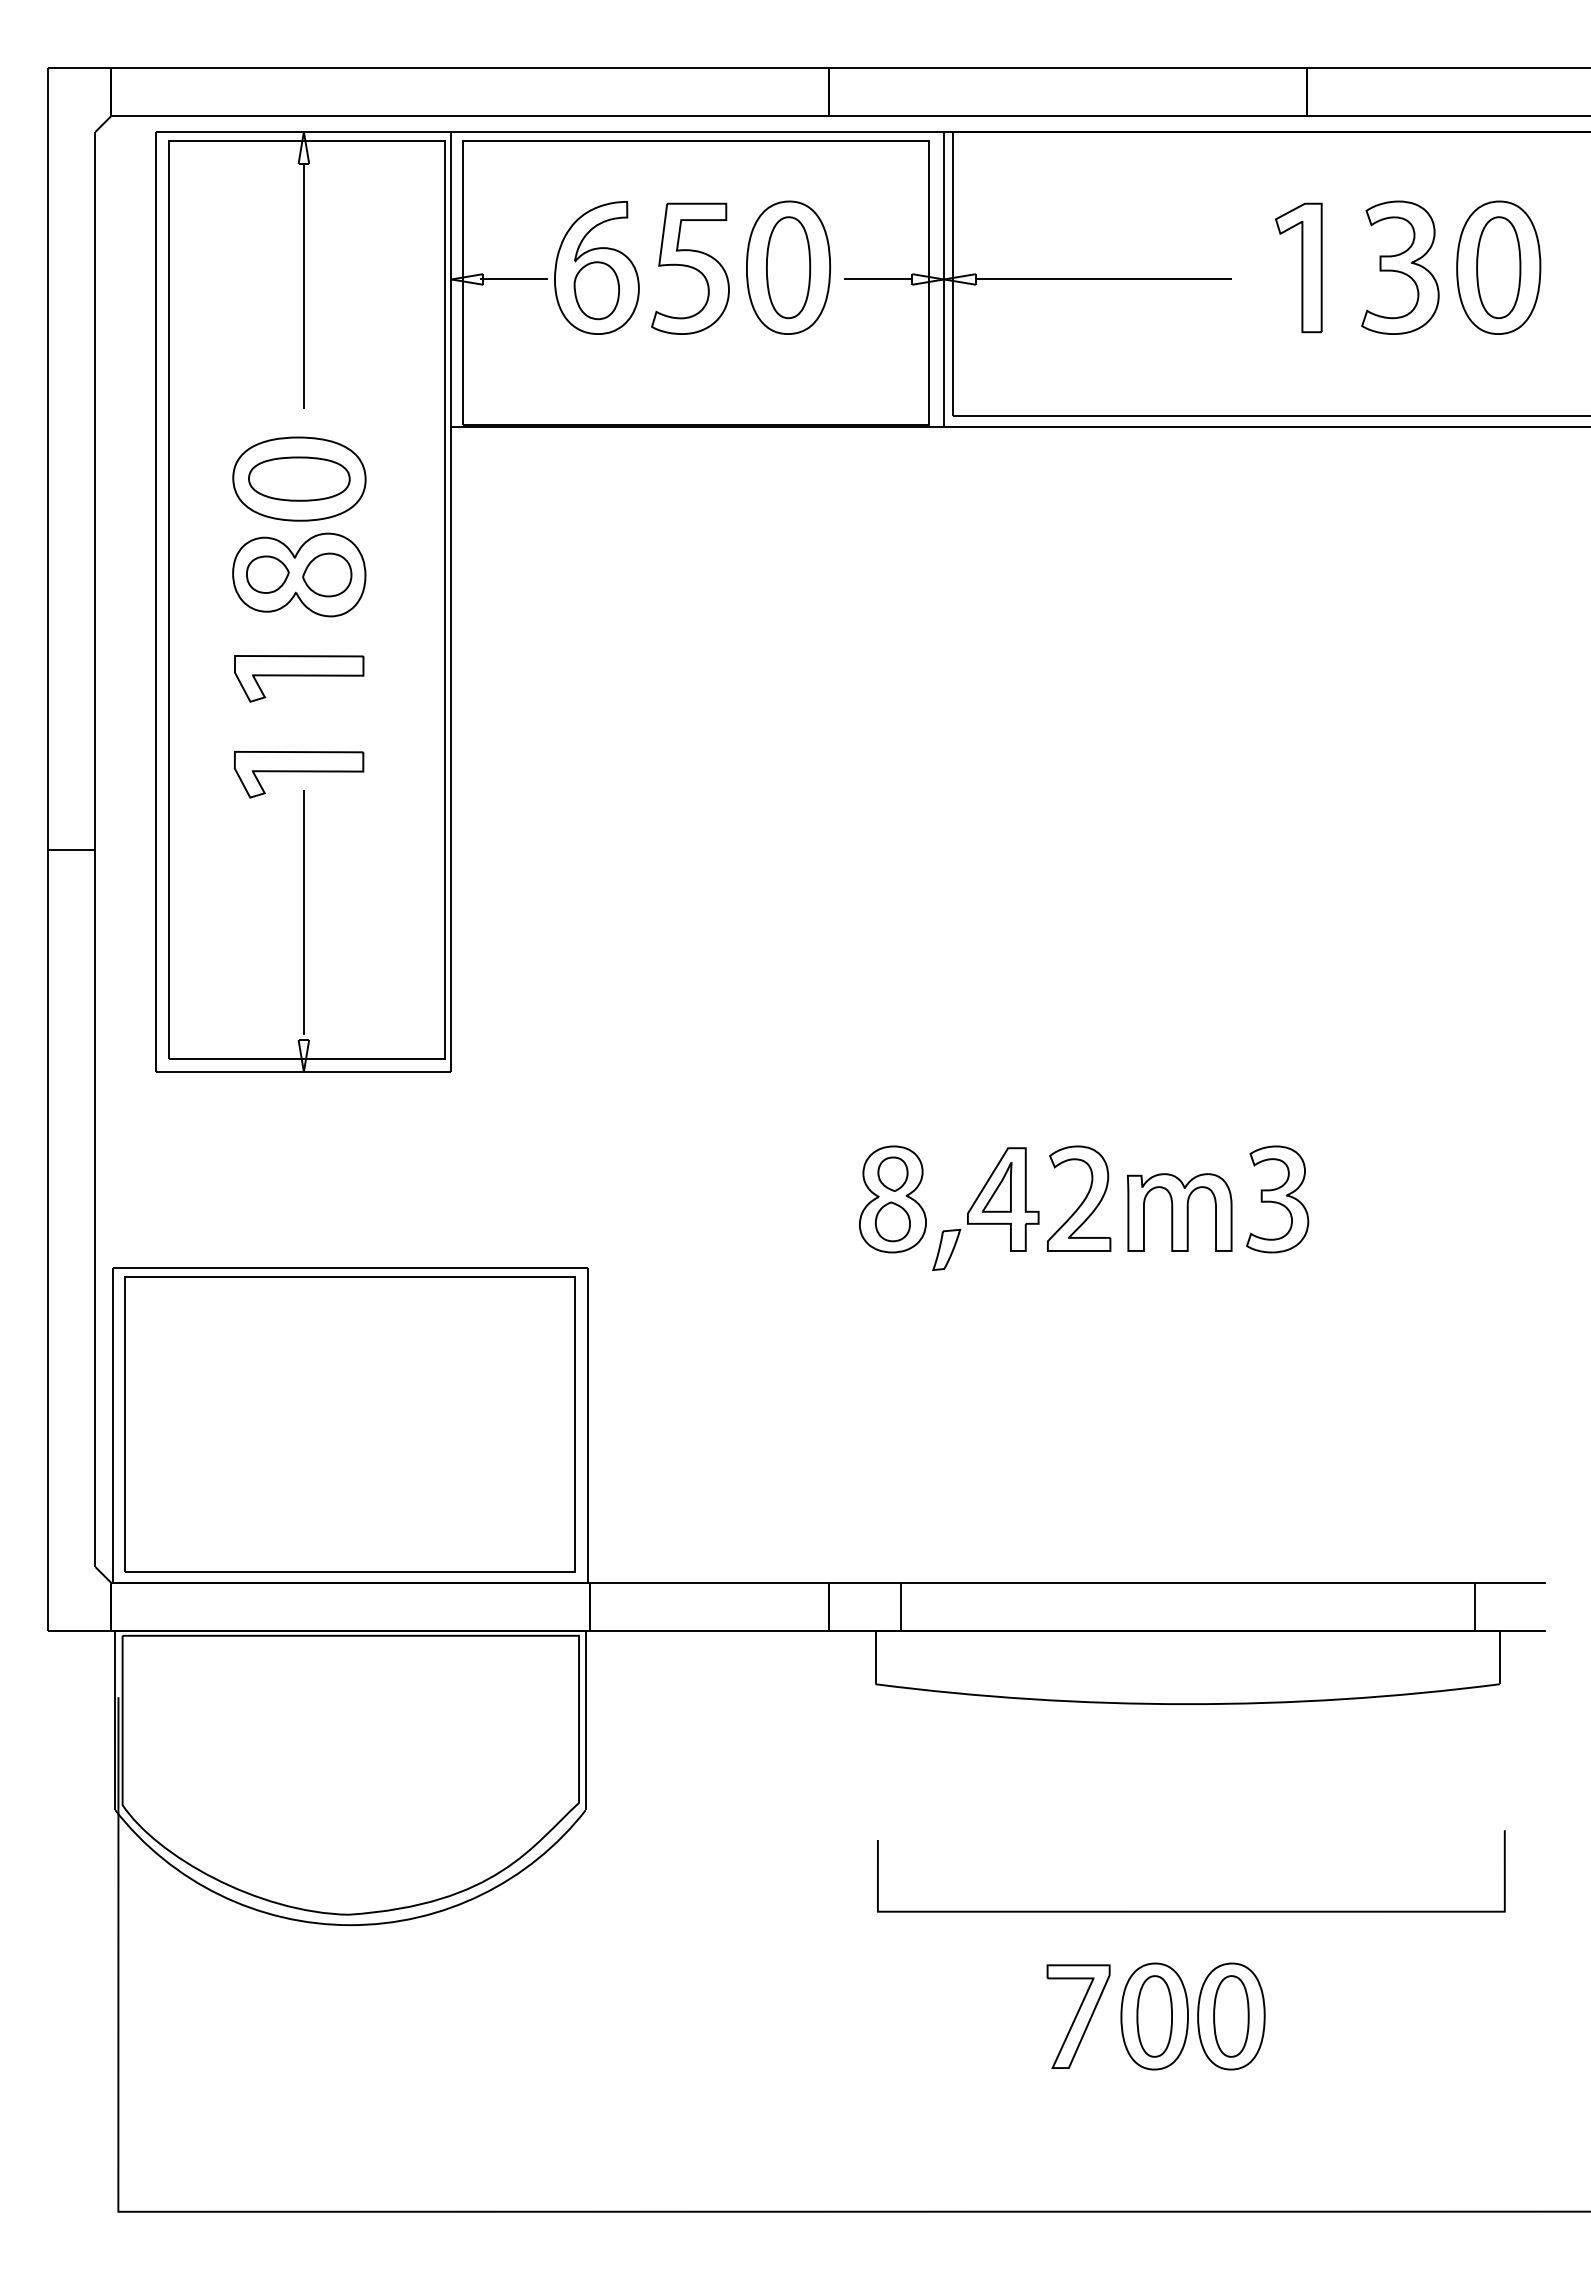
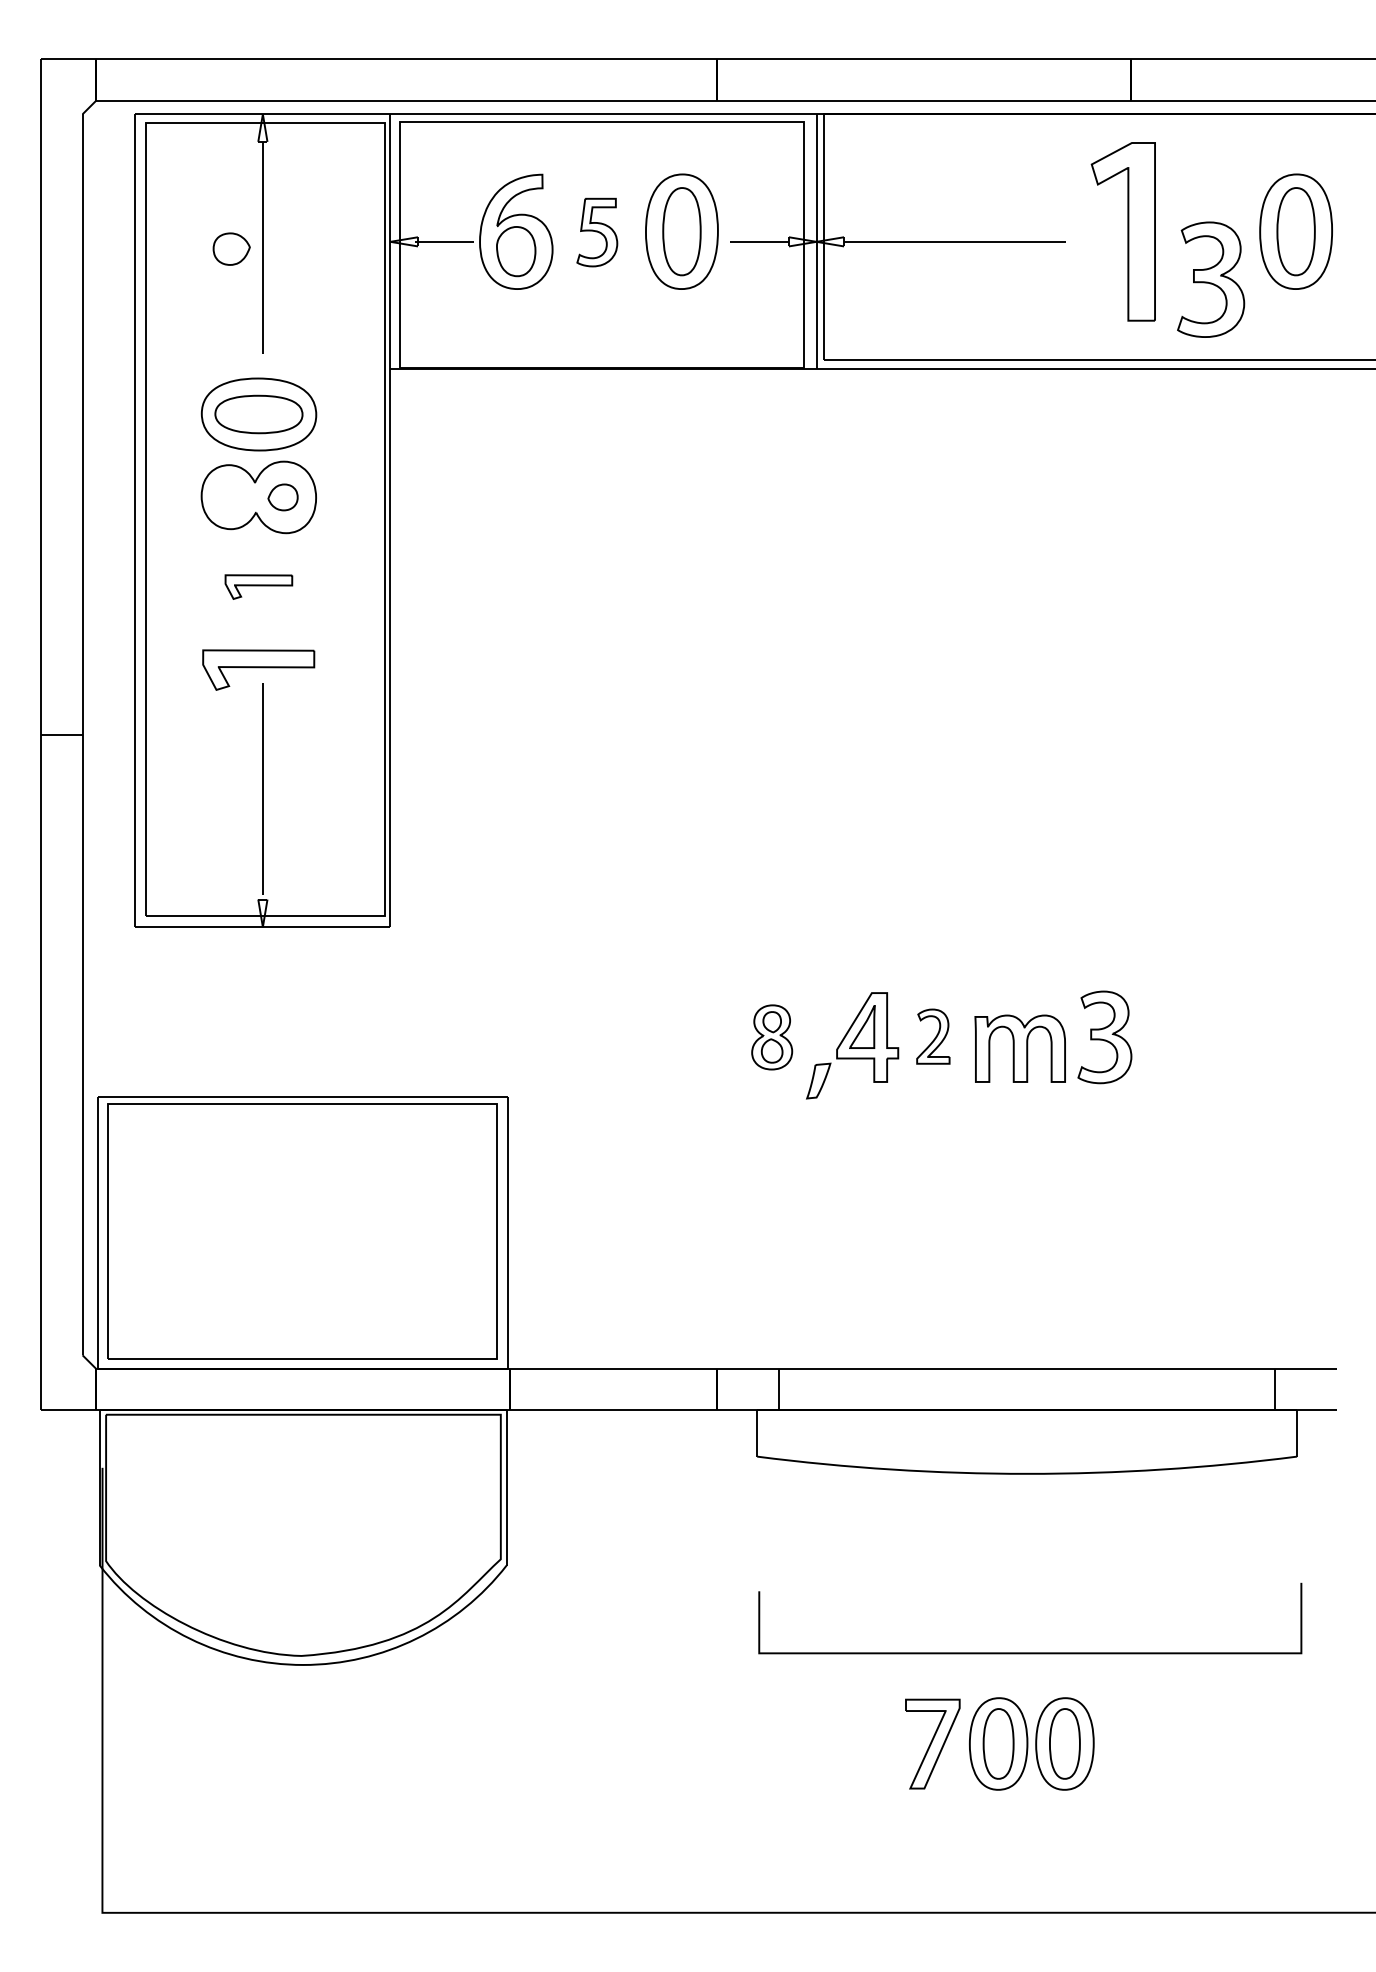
part: (1297, 267) -> (1122, 231), size x1.6
part: (1400, 267) -> (1211, 279), moved
part: (690, 268) -> (597, 232), size x0.6
part: (267, 573) -> (231, 248), moved
part: (326, 575) -> (282, 497), size x0.7
part: (298, 678) -> (258, 586), size x0.6
part: (1079, 1198) -> (933, 1036), size x0.6
part: (892, 1199) -> (771, 1037), size x0.7

